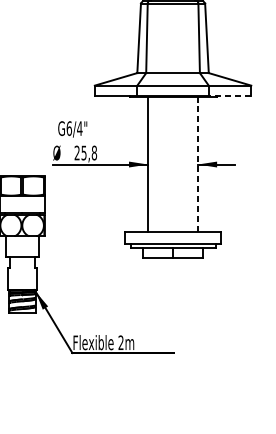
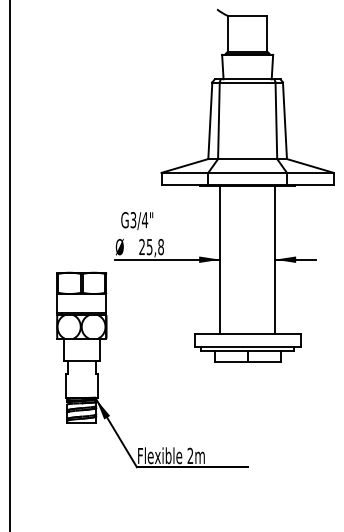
line: (229, 96) -> (309, 184), dashed -> solid
text: (69, 128) -> (133, 220), G6/4" -> G3/4"
line: (198, 164) -> (275, 259), dashed -> solid

